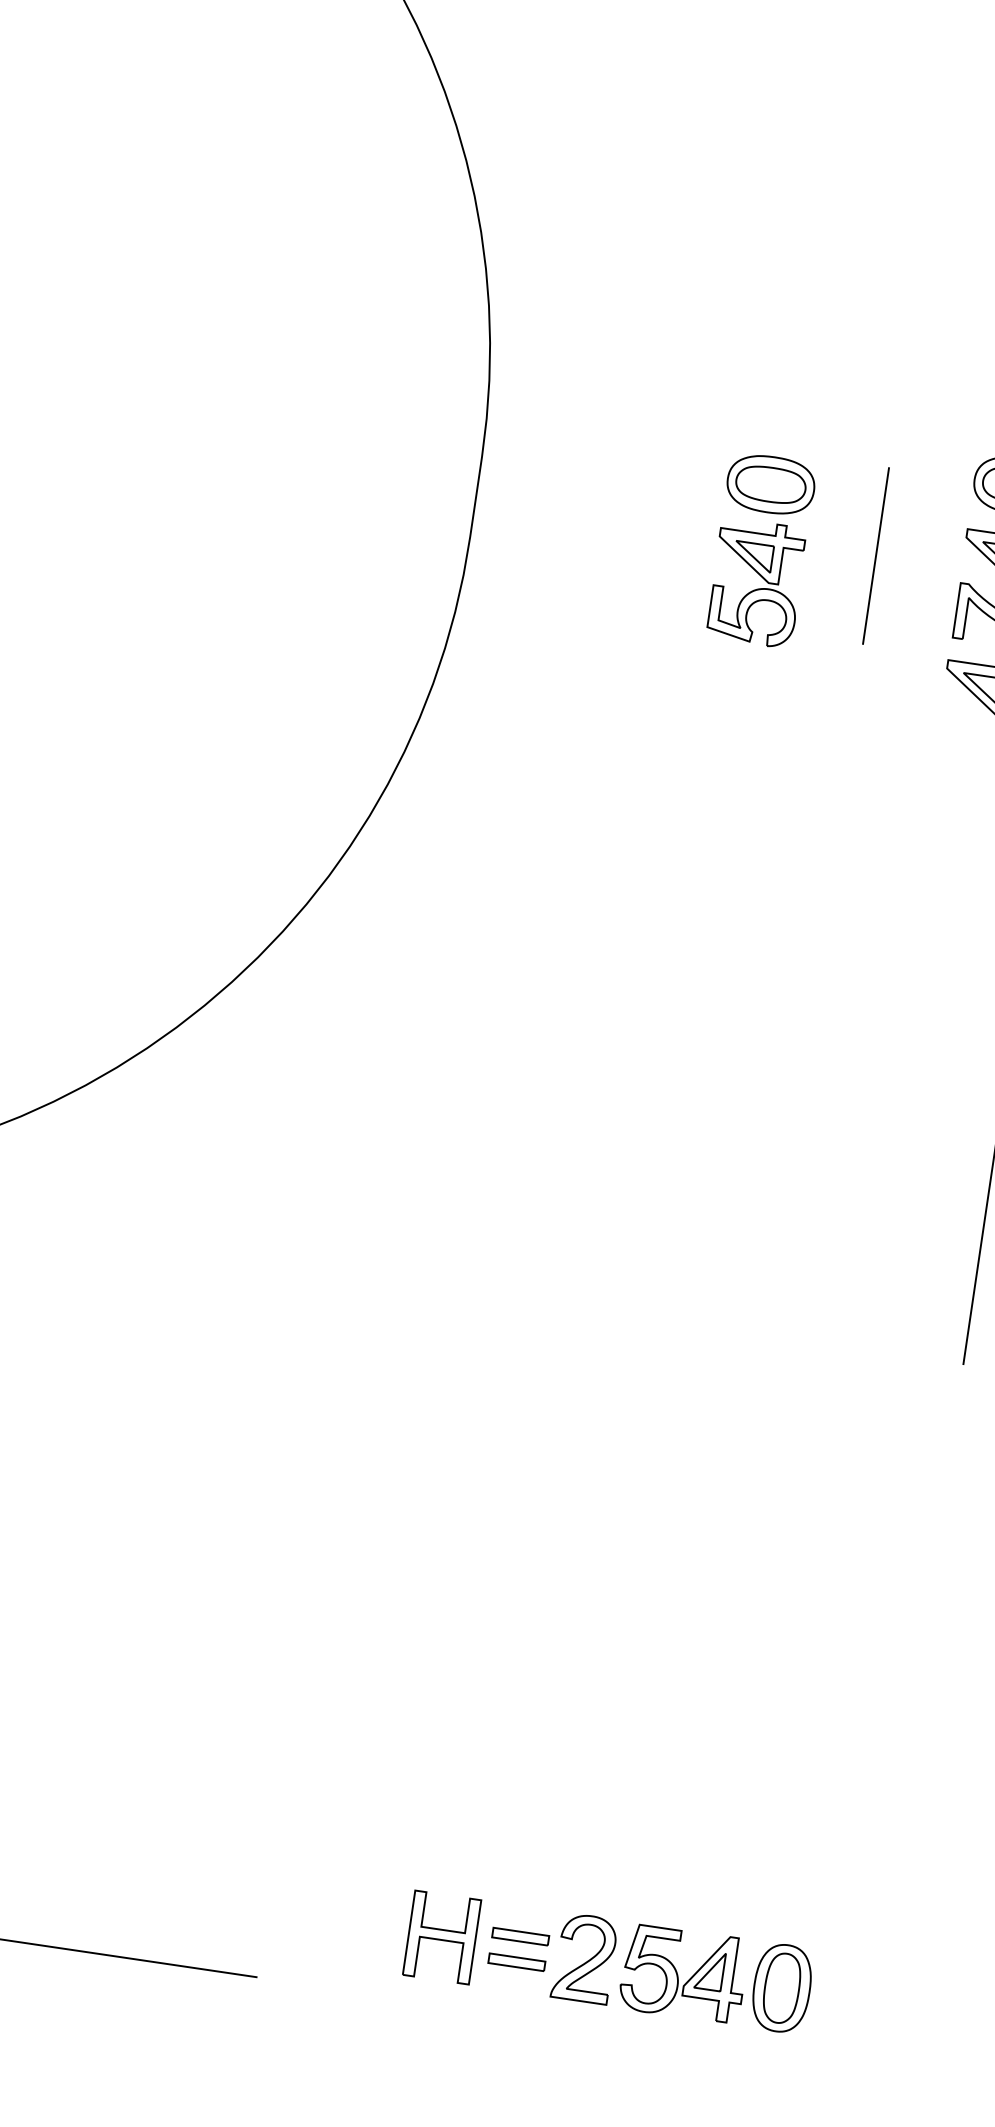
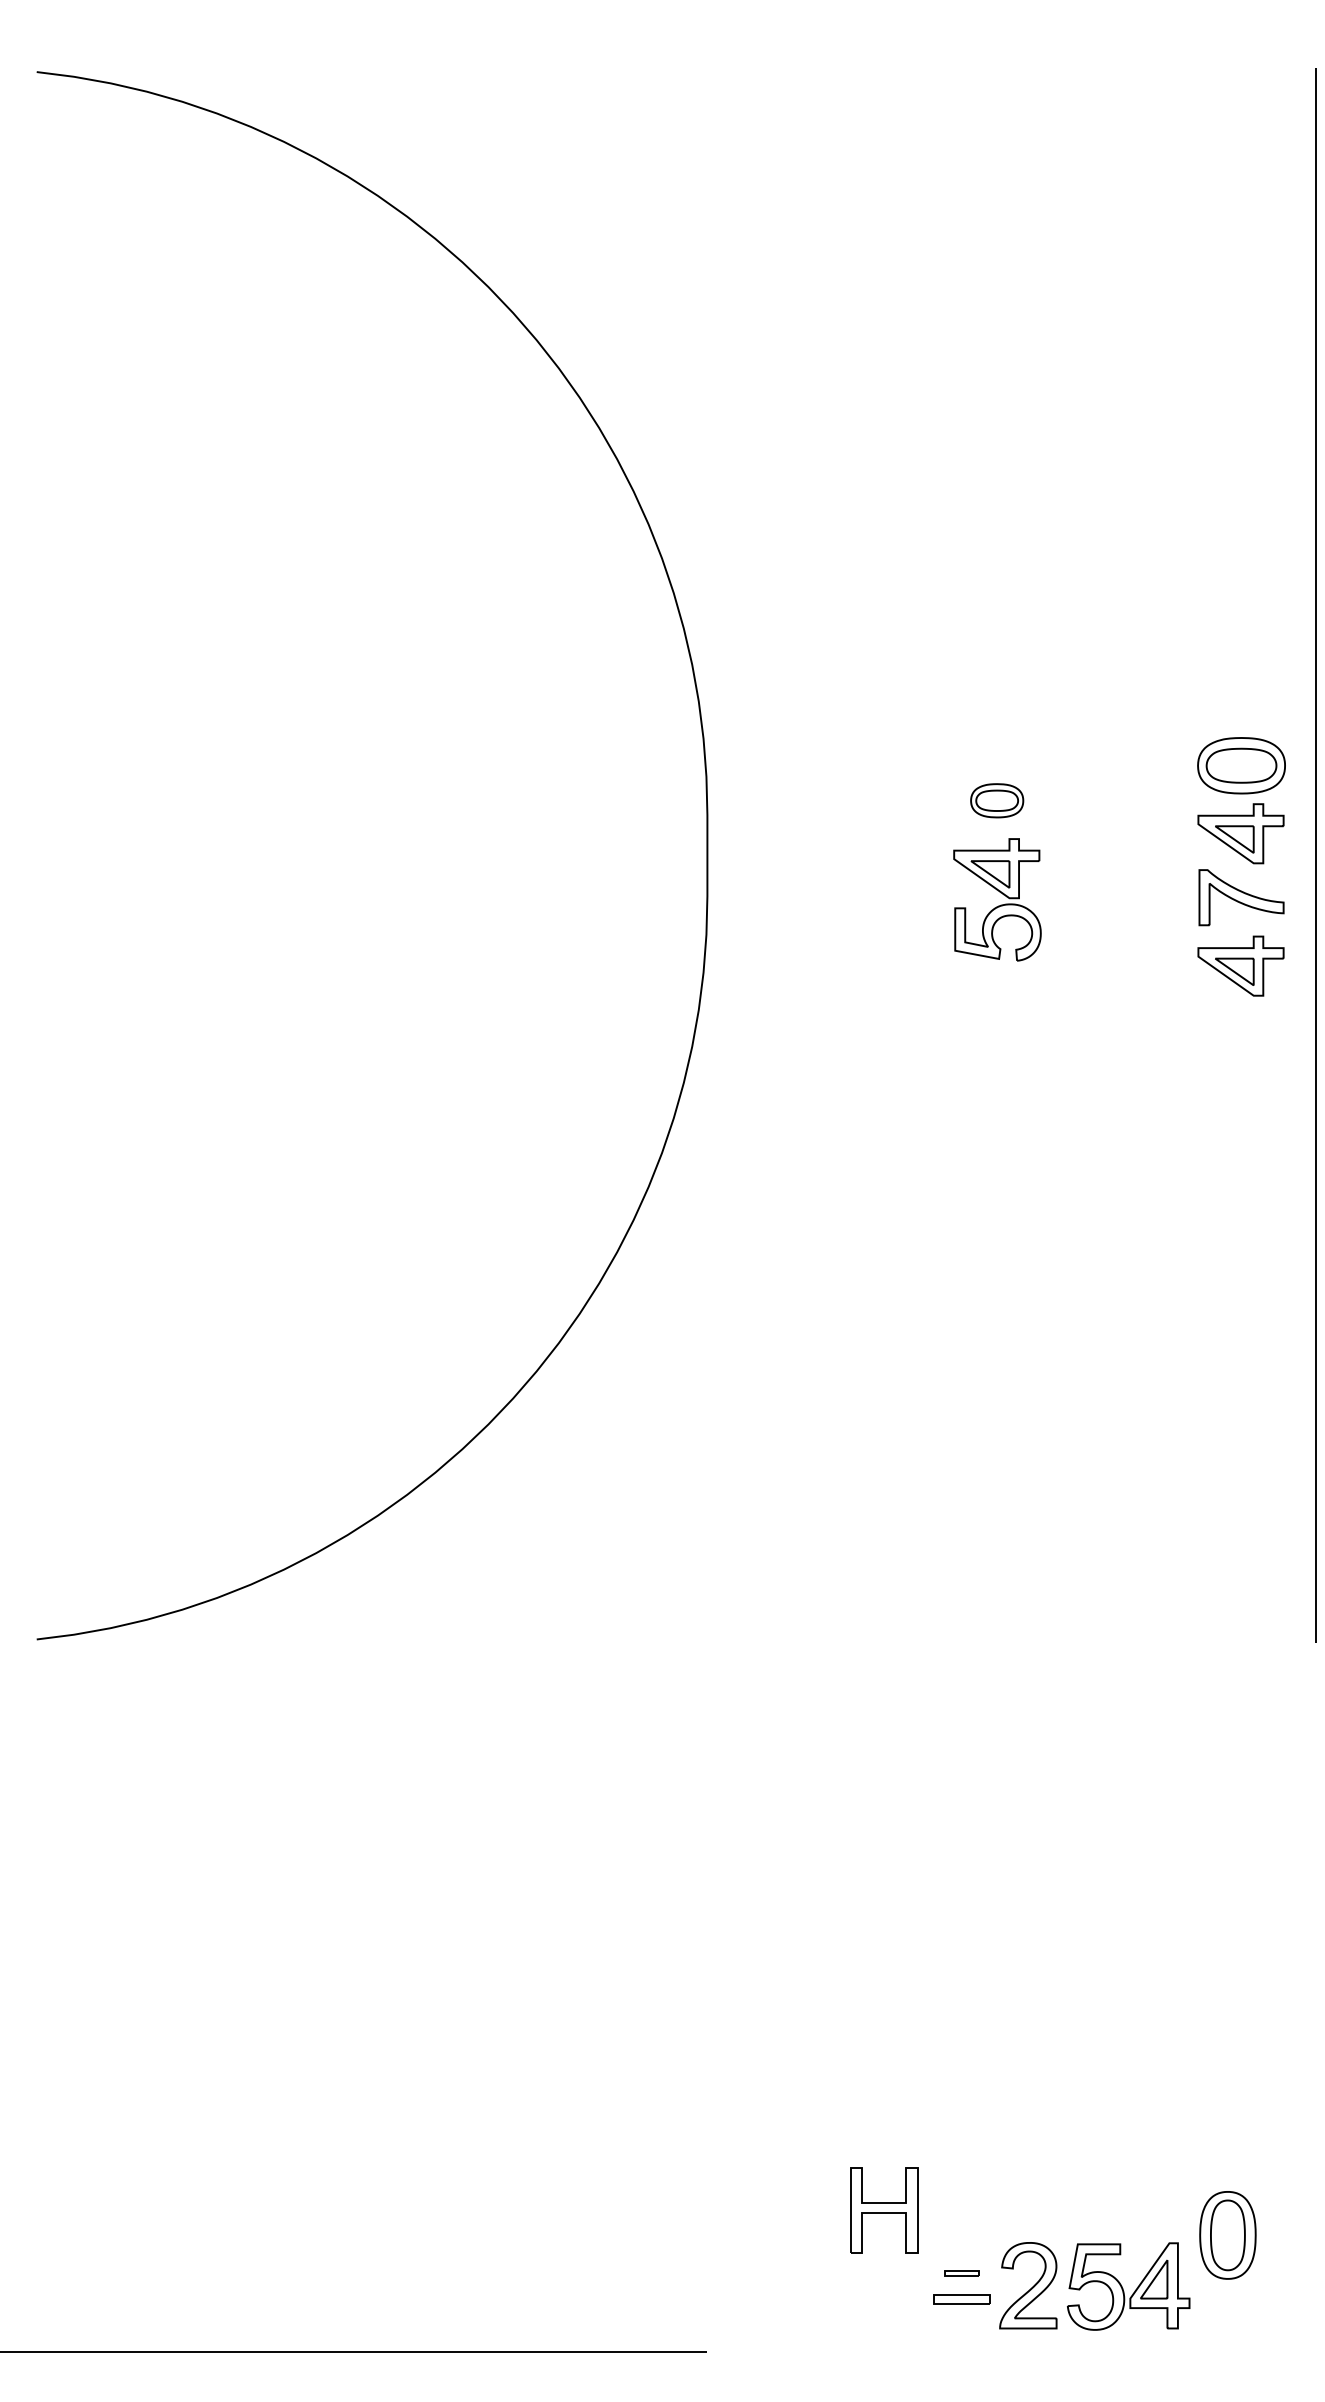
part: (770, 484) -> (996, 800), size x0.6
line: (875, 555) -> (1111, 855), removed
part: (520, 1936) -> (961, 2273), size x0.6
part: (442, 1937) -> (884, 2210), moved
part: (781, 1988) -> (1227, 2235), moved

